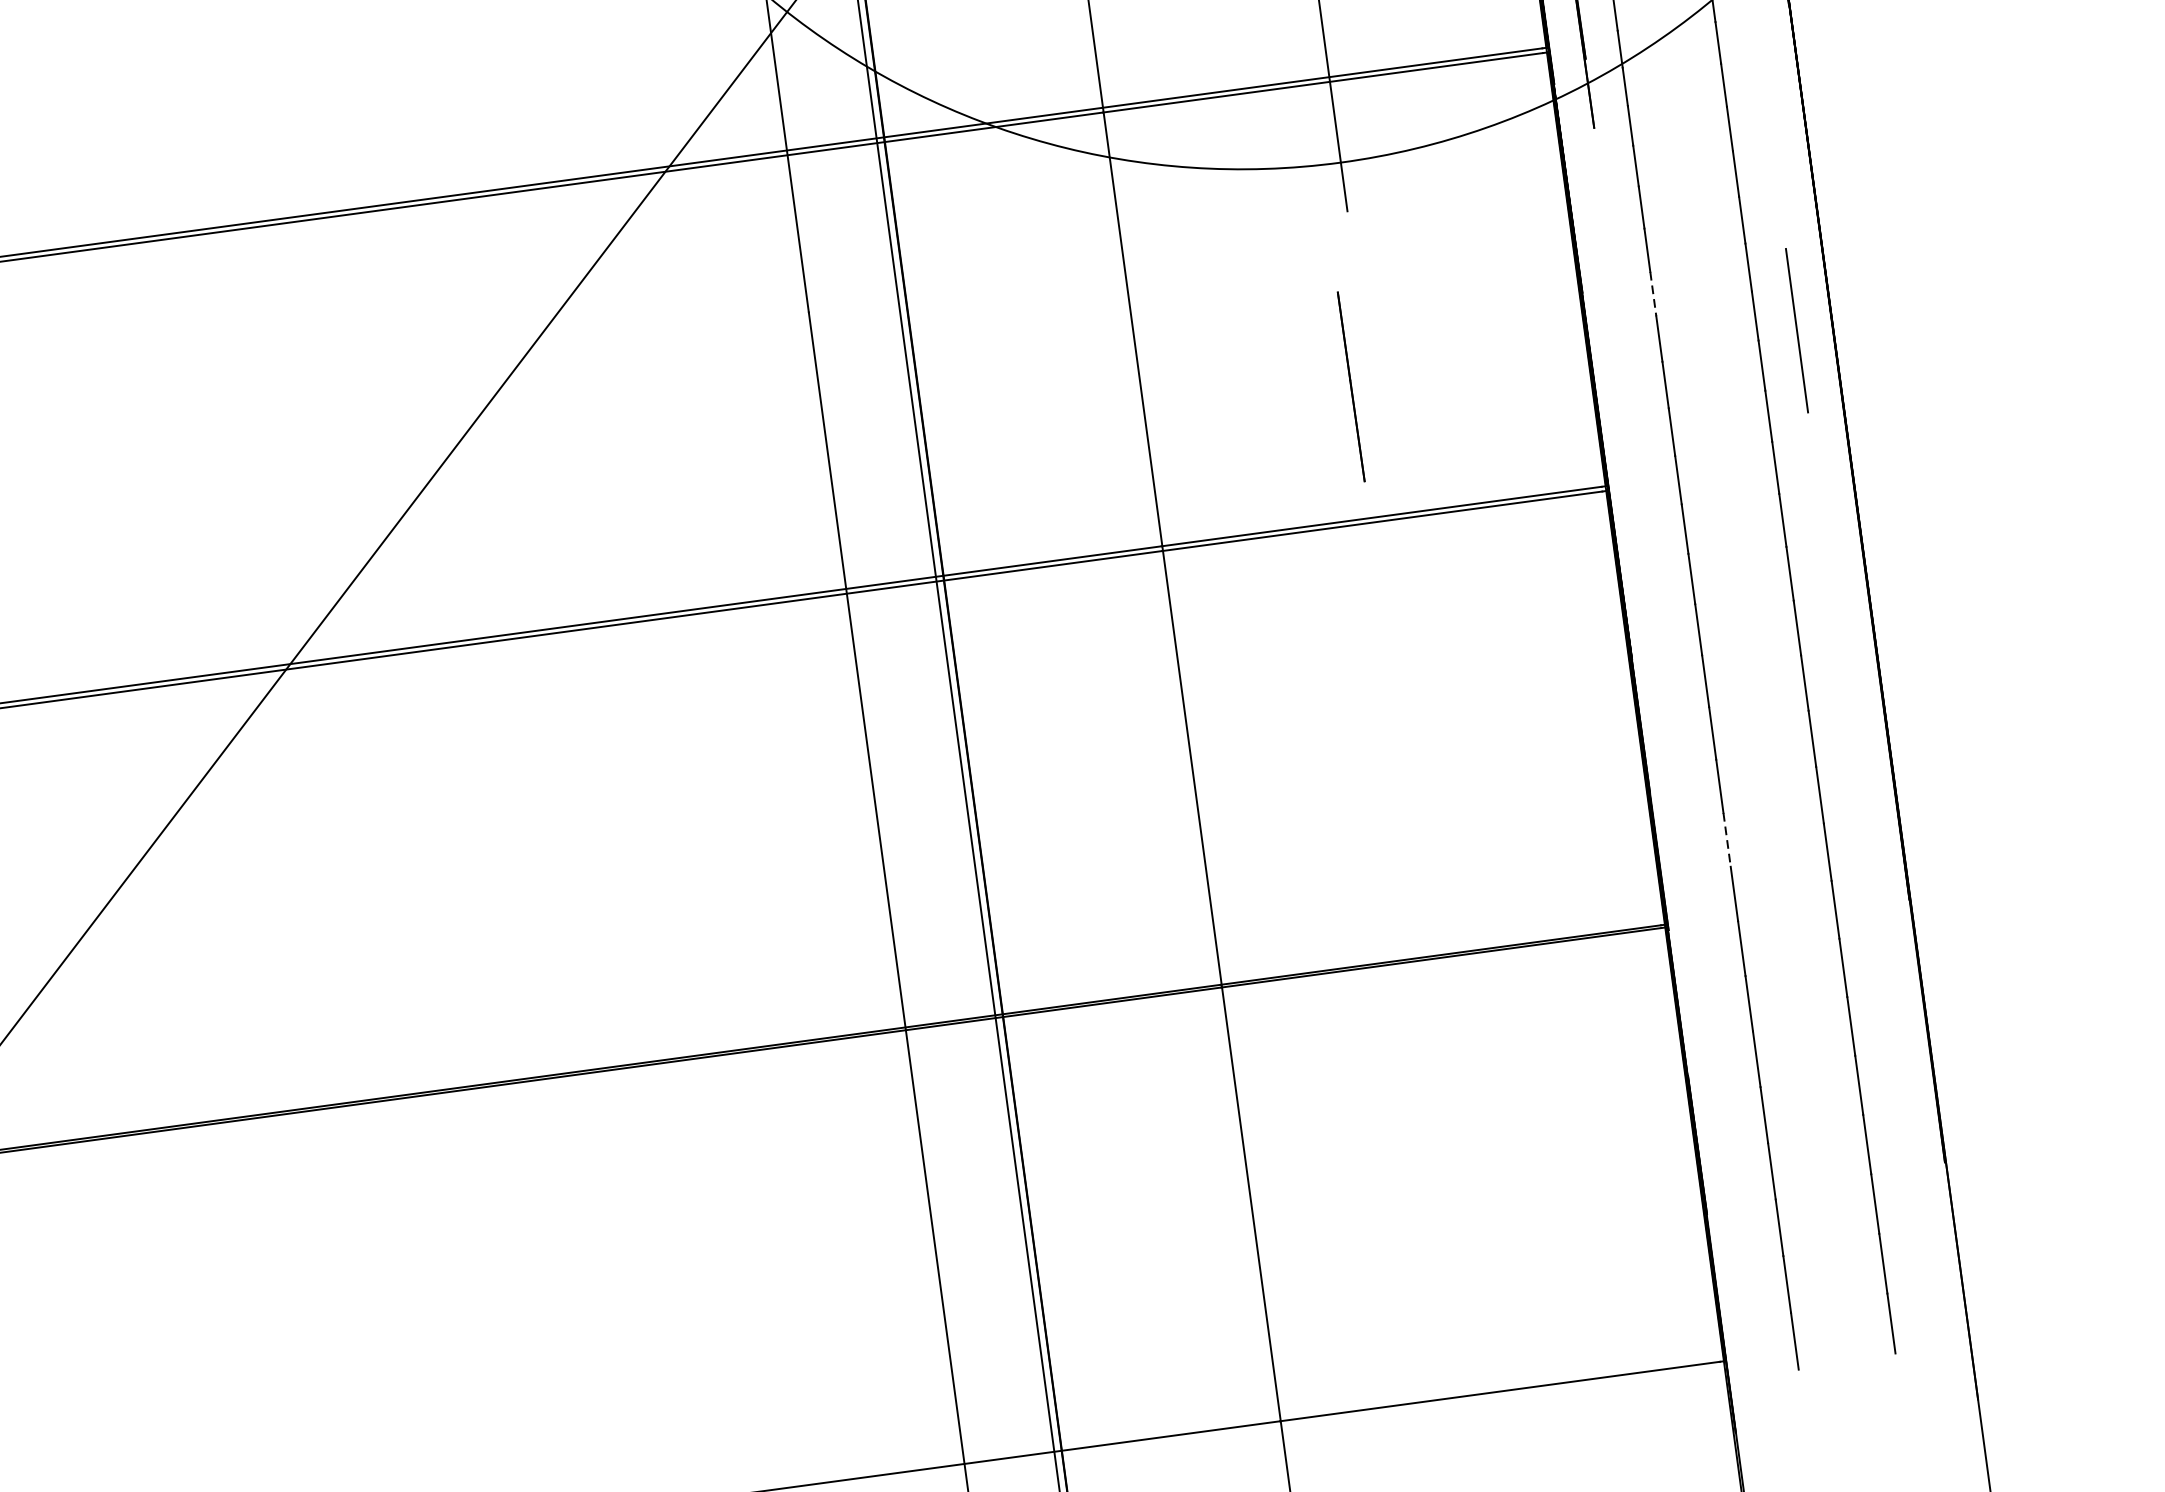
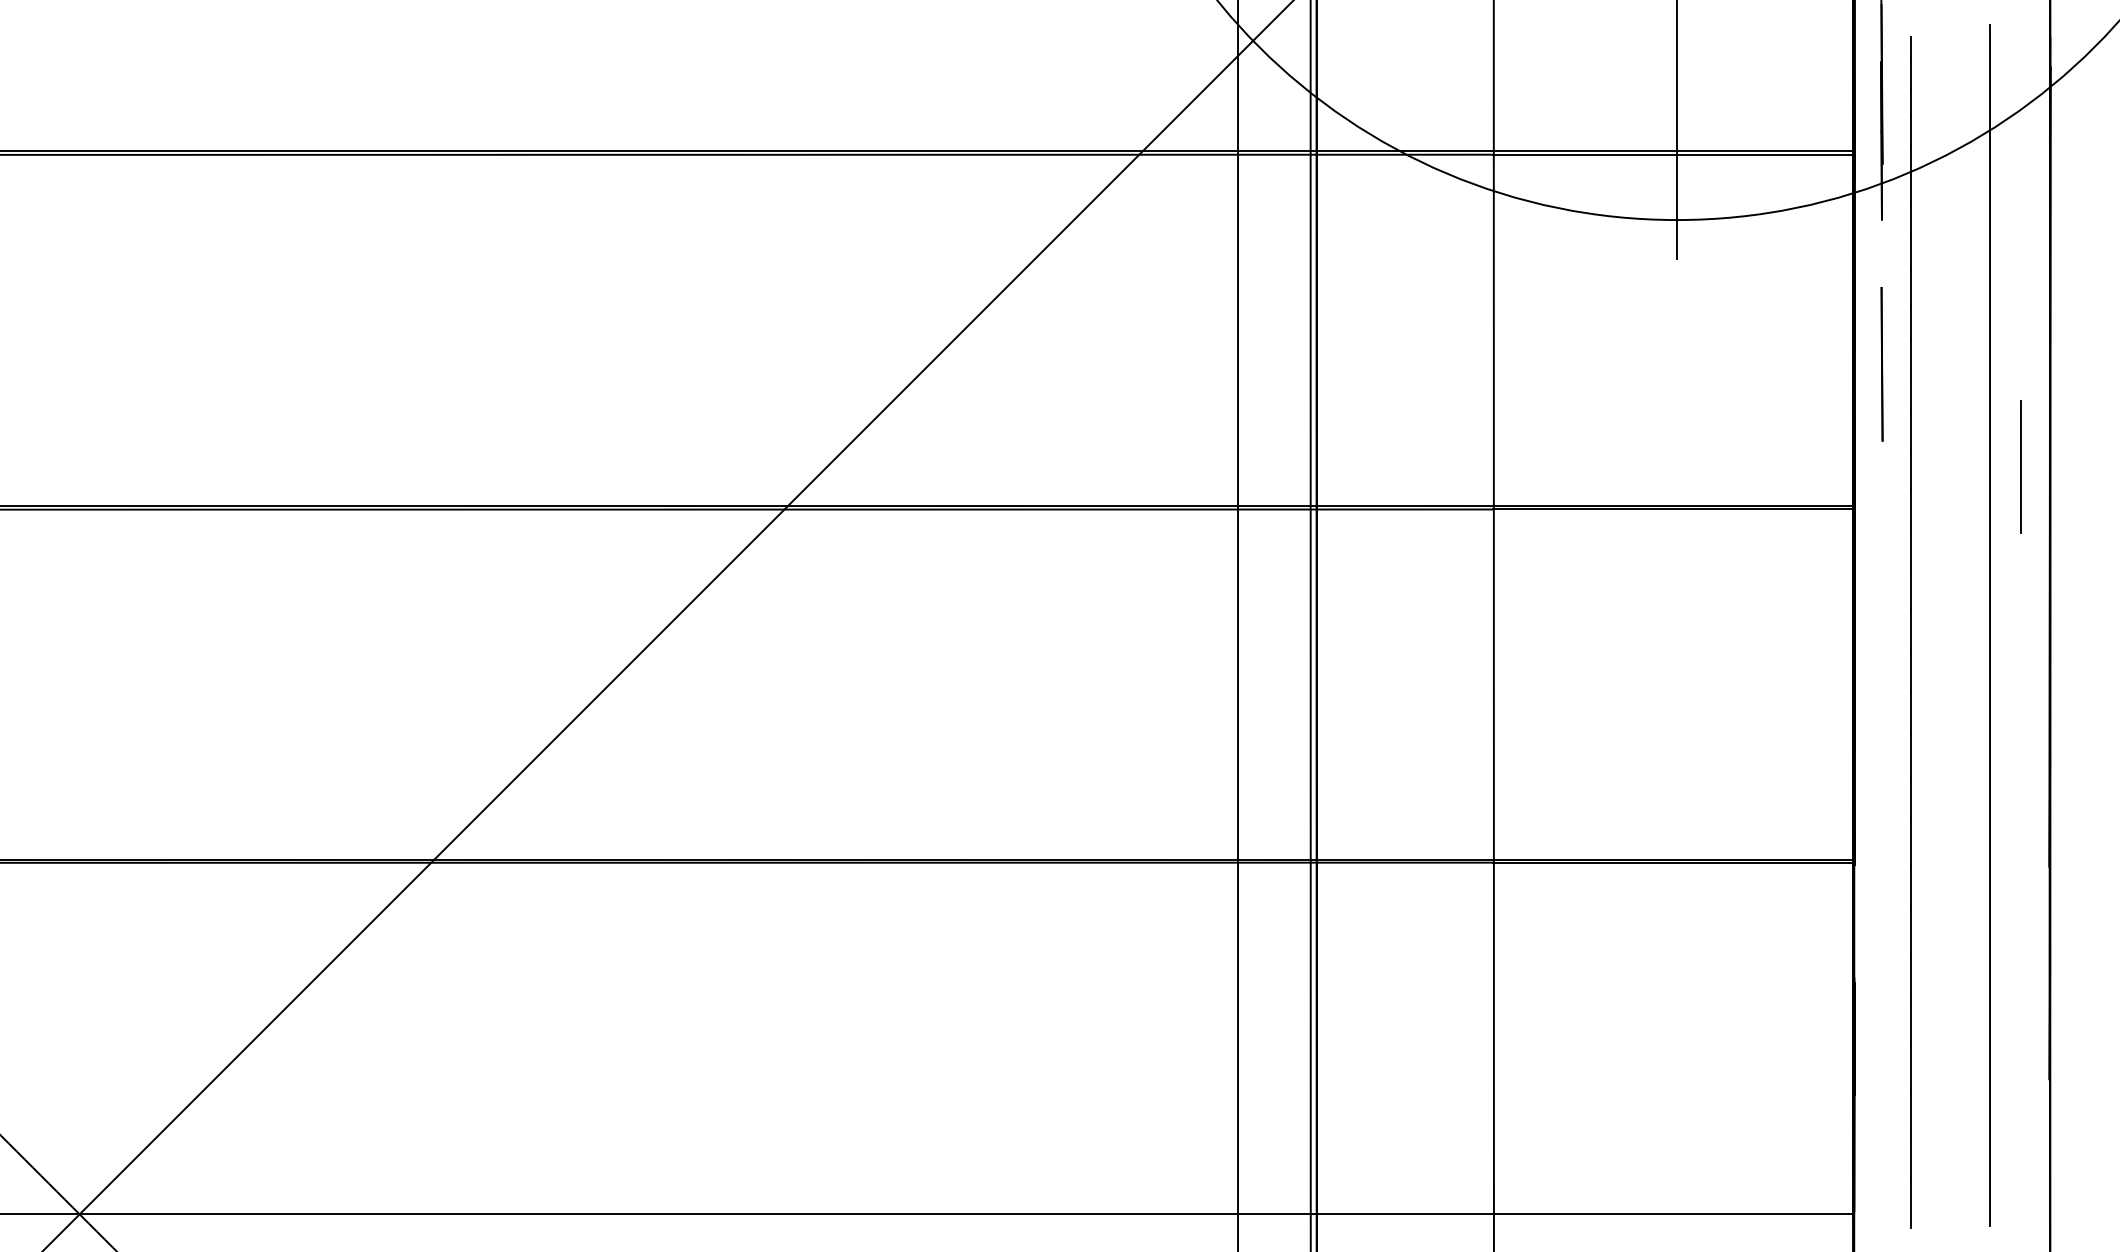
line: (1653, 294) -> (1911, 358), dashed -> solid
line: (1796, 330) -> (2020, 466), moved
line: (1350, 387) -> (1881, 364), moved
line: (1727, 839) -> (1911, 799), dashed -> solid

